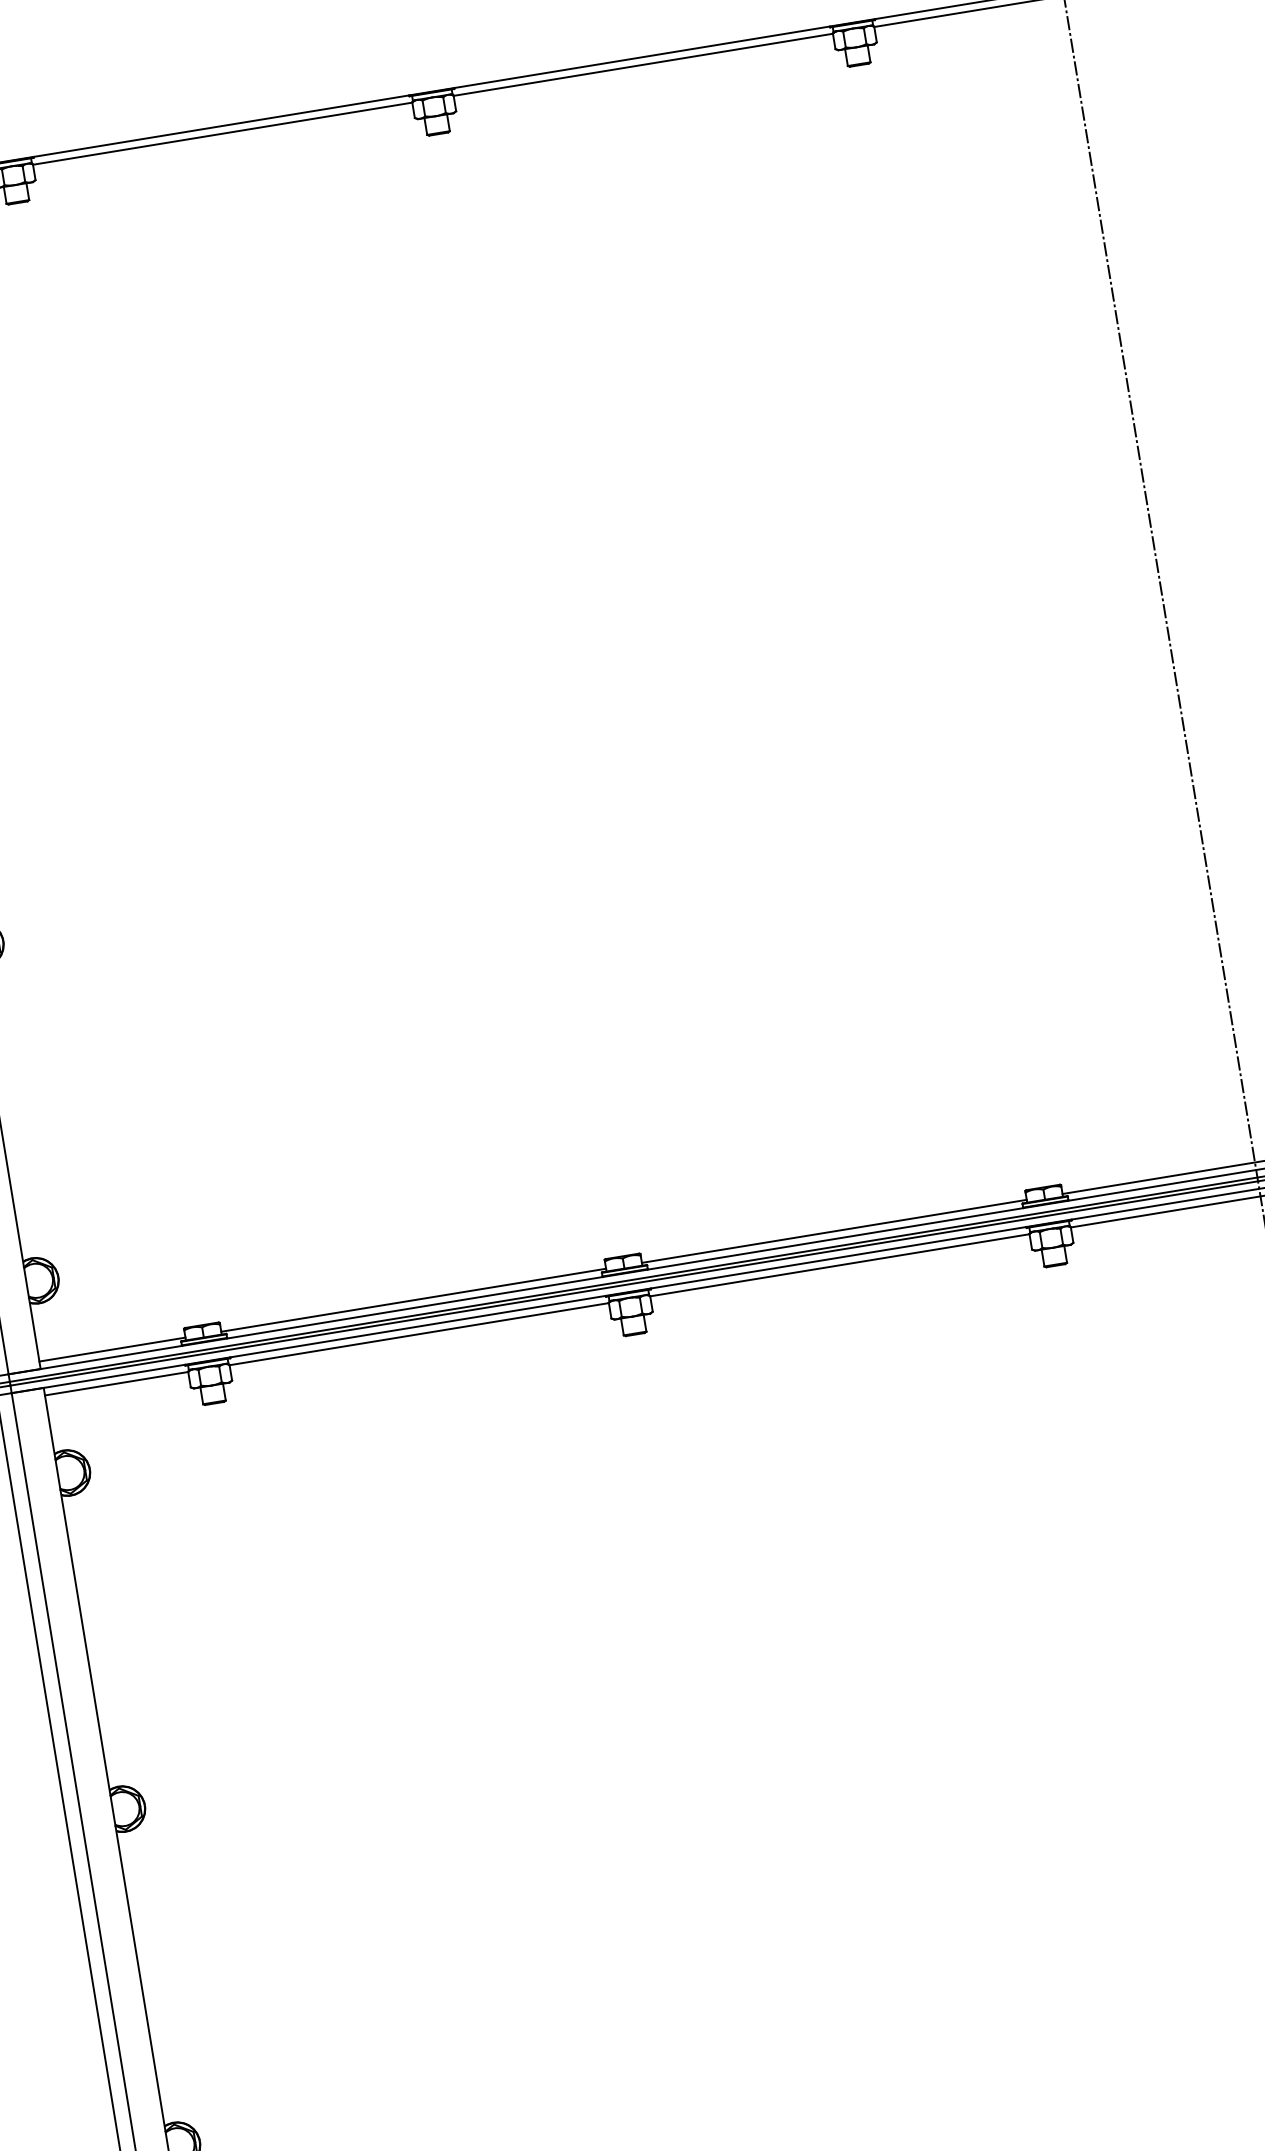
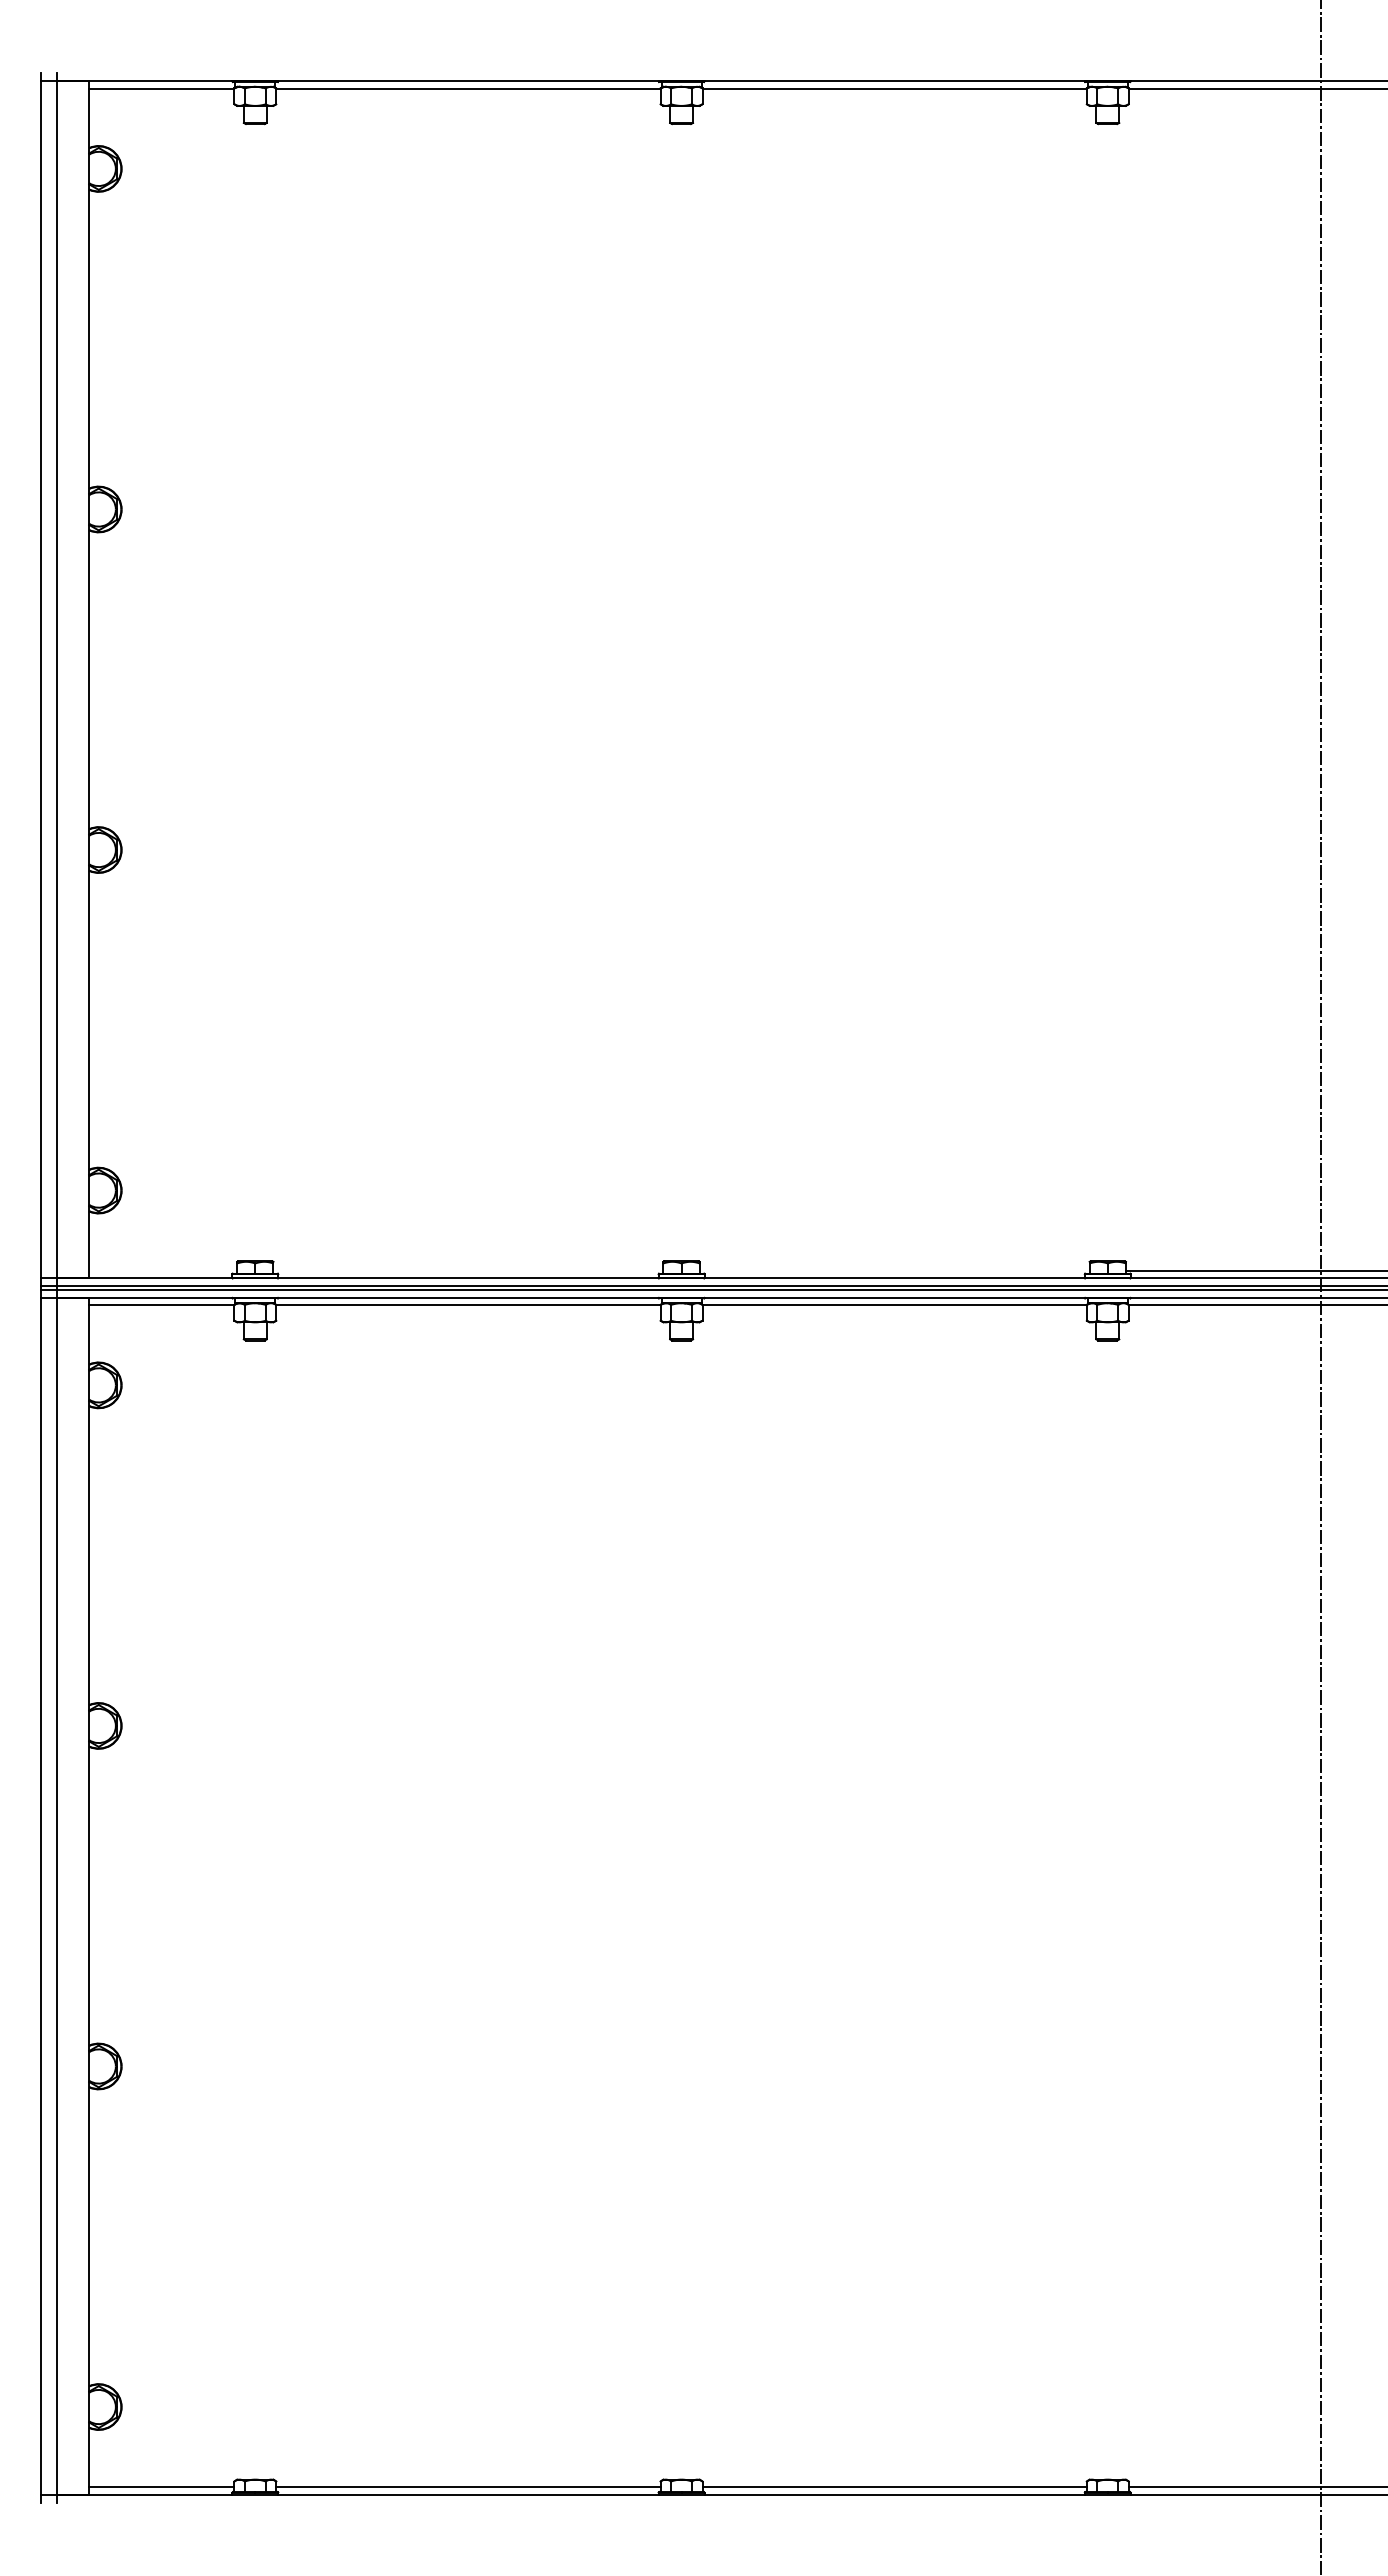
line: (834, 1231) -> (894, 1270), removed
line: (413, 1299) -> (468, 1270), removed
line: (112, 1349) -> (163, 1270), removed

